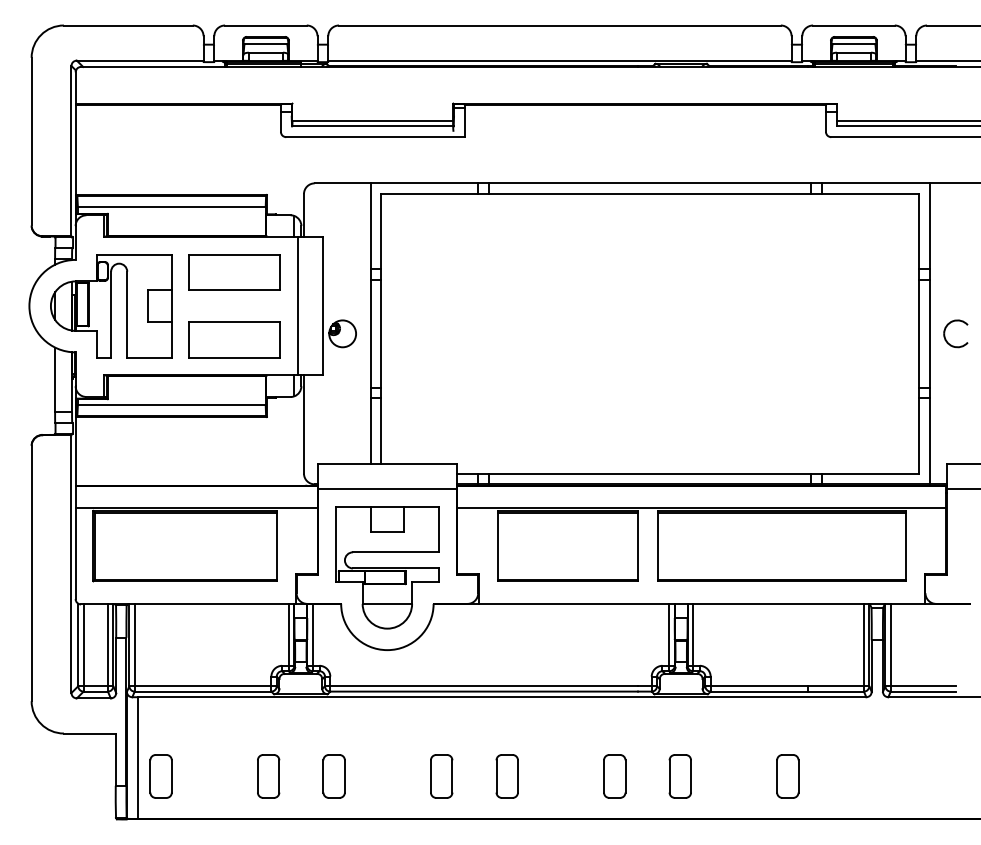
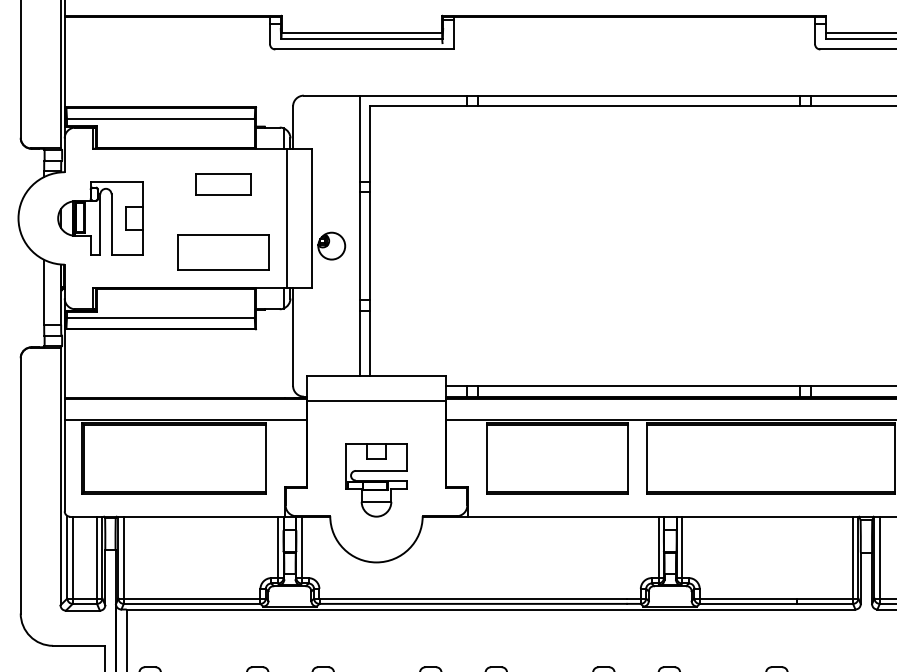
part: (234, 272) -> (223, 184), size x0.6
part: (111, 306) -> (100, 218), size x0.7
part: (387, 567) -> (376, 479), size x0.6

